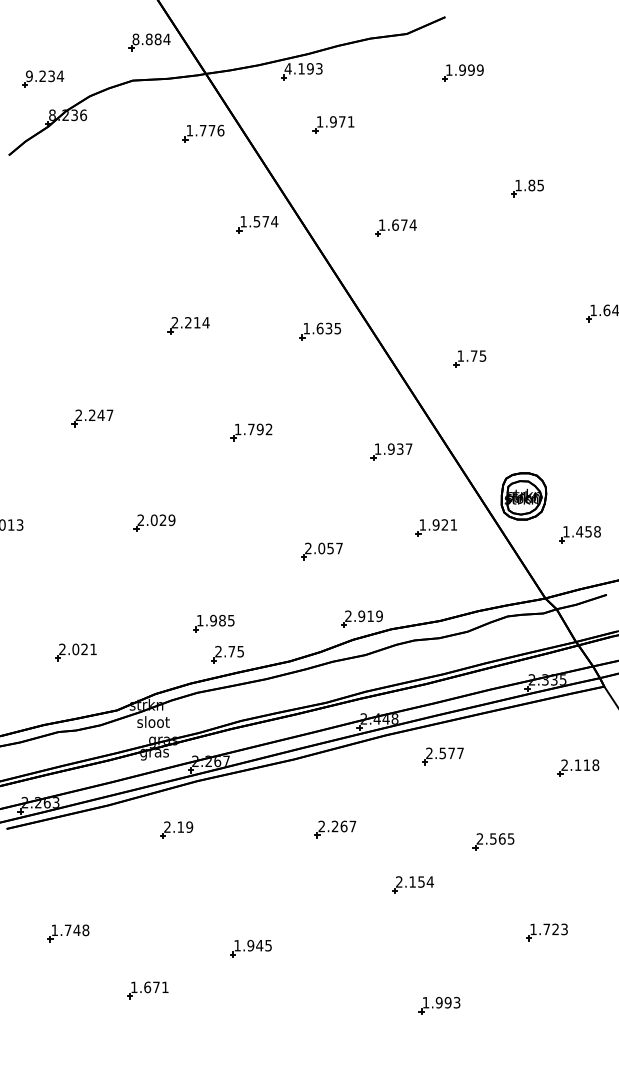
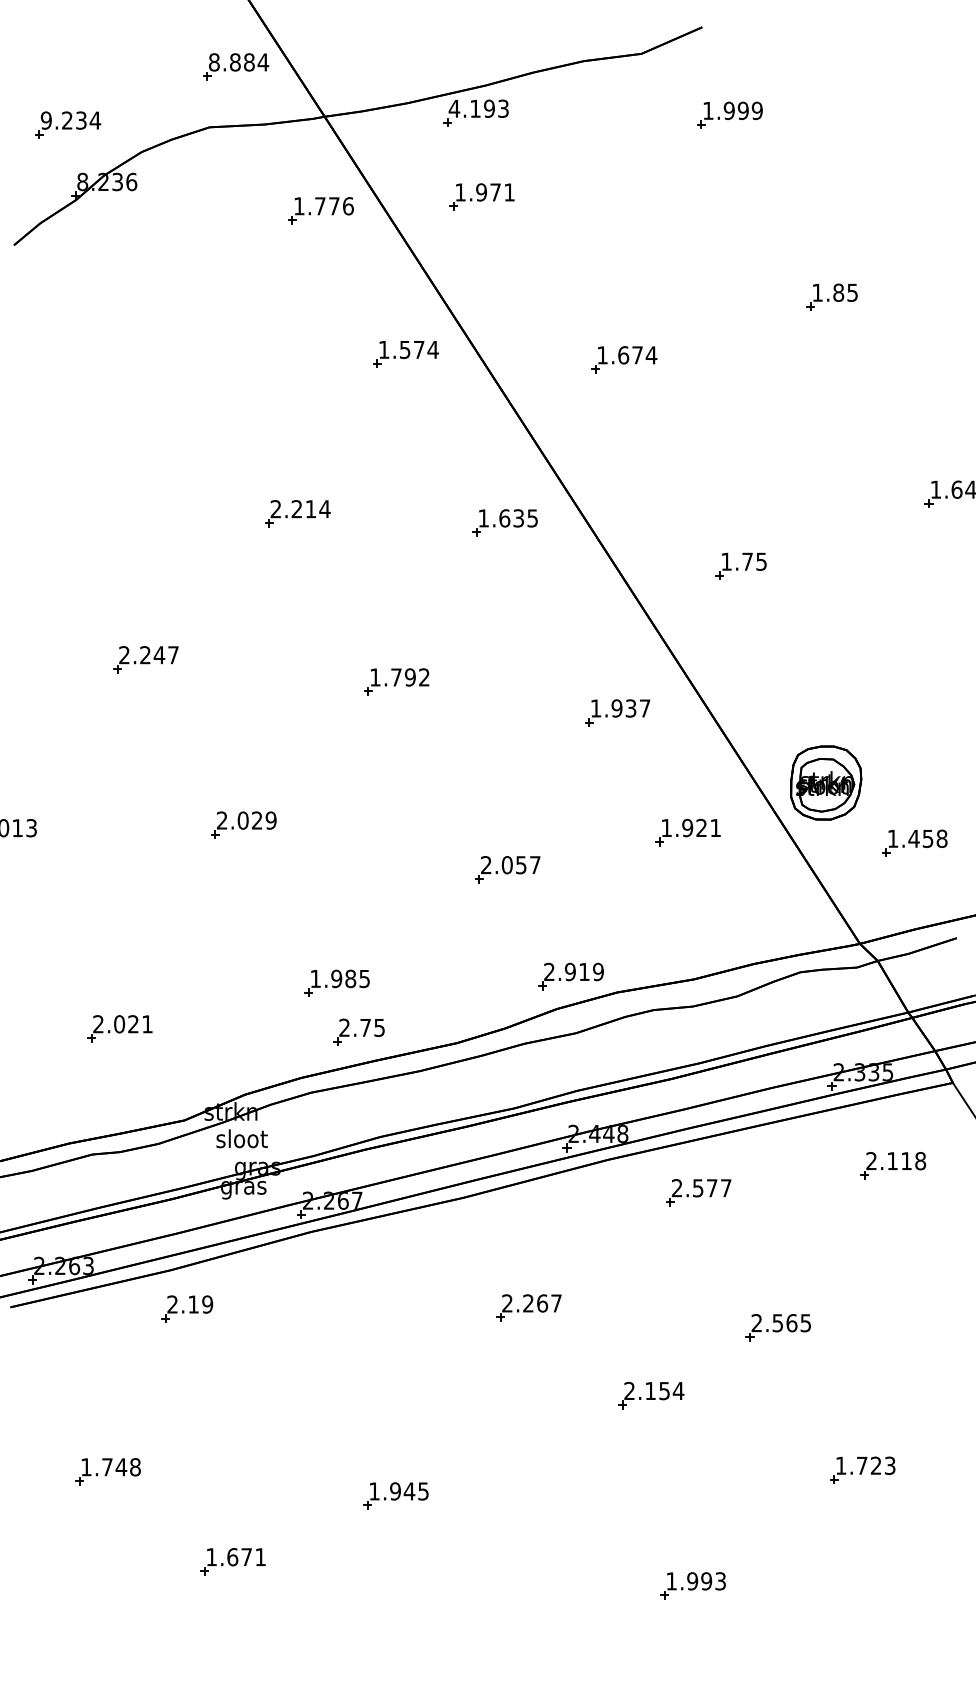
part: (333, 124) -> (481, 196), moved
part: (578, 767) -> (893, 1164), moved
part: (176, 829) -> (186, 1308), moved

